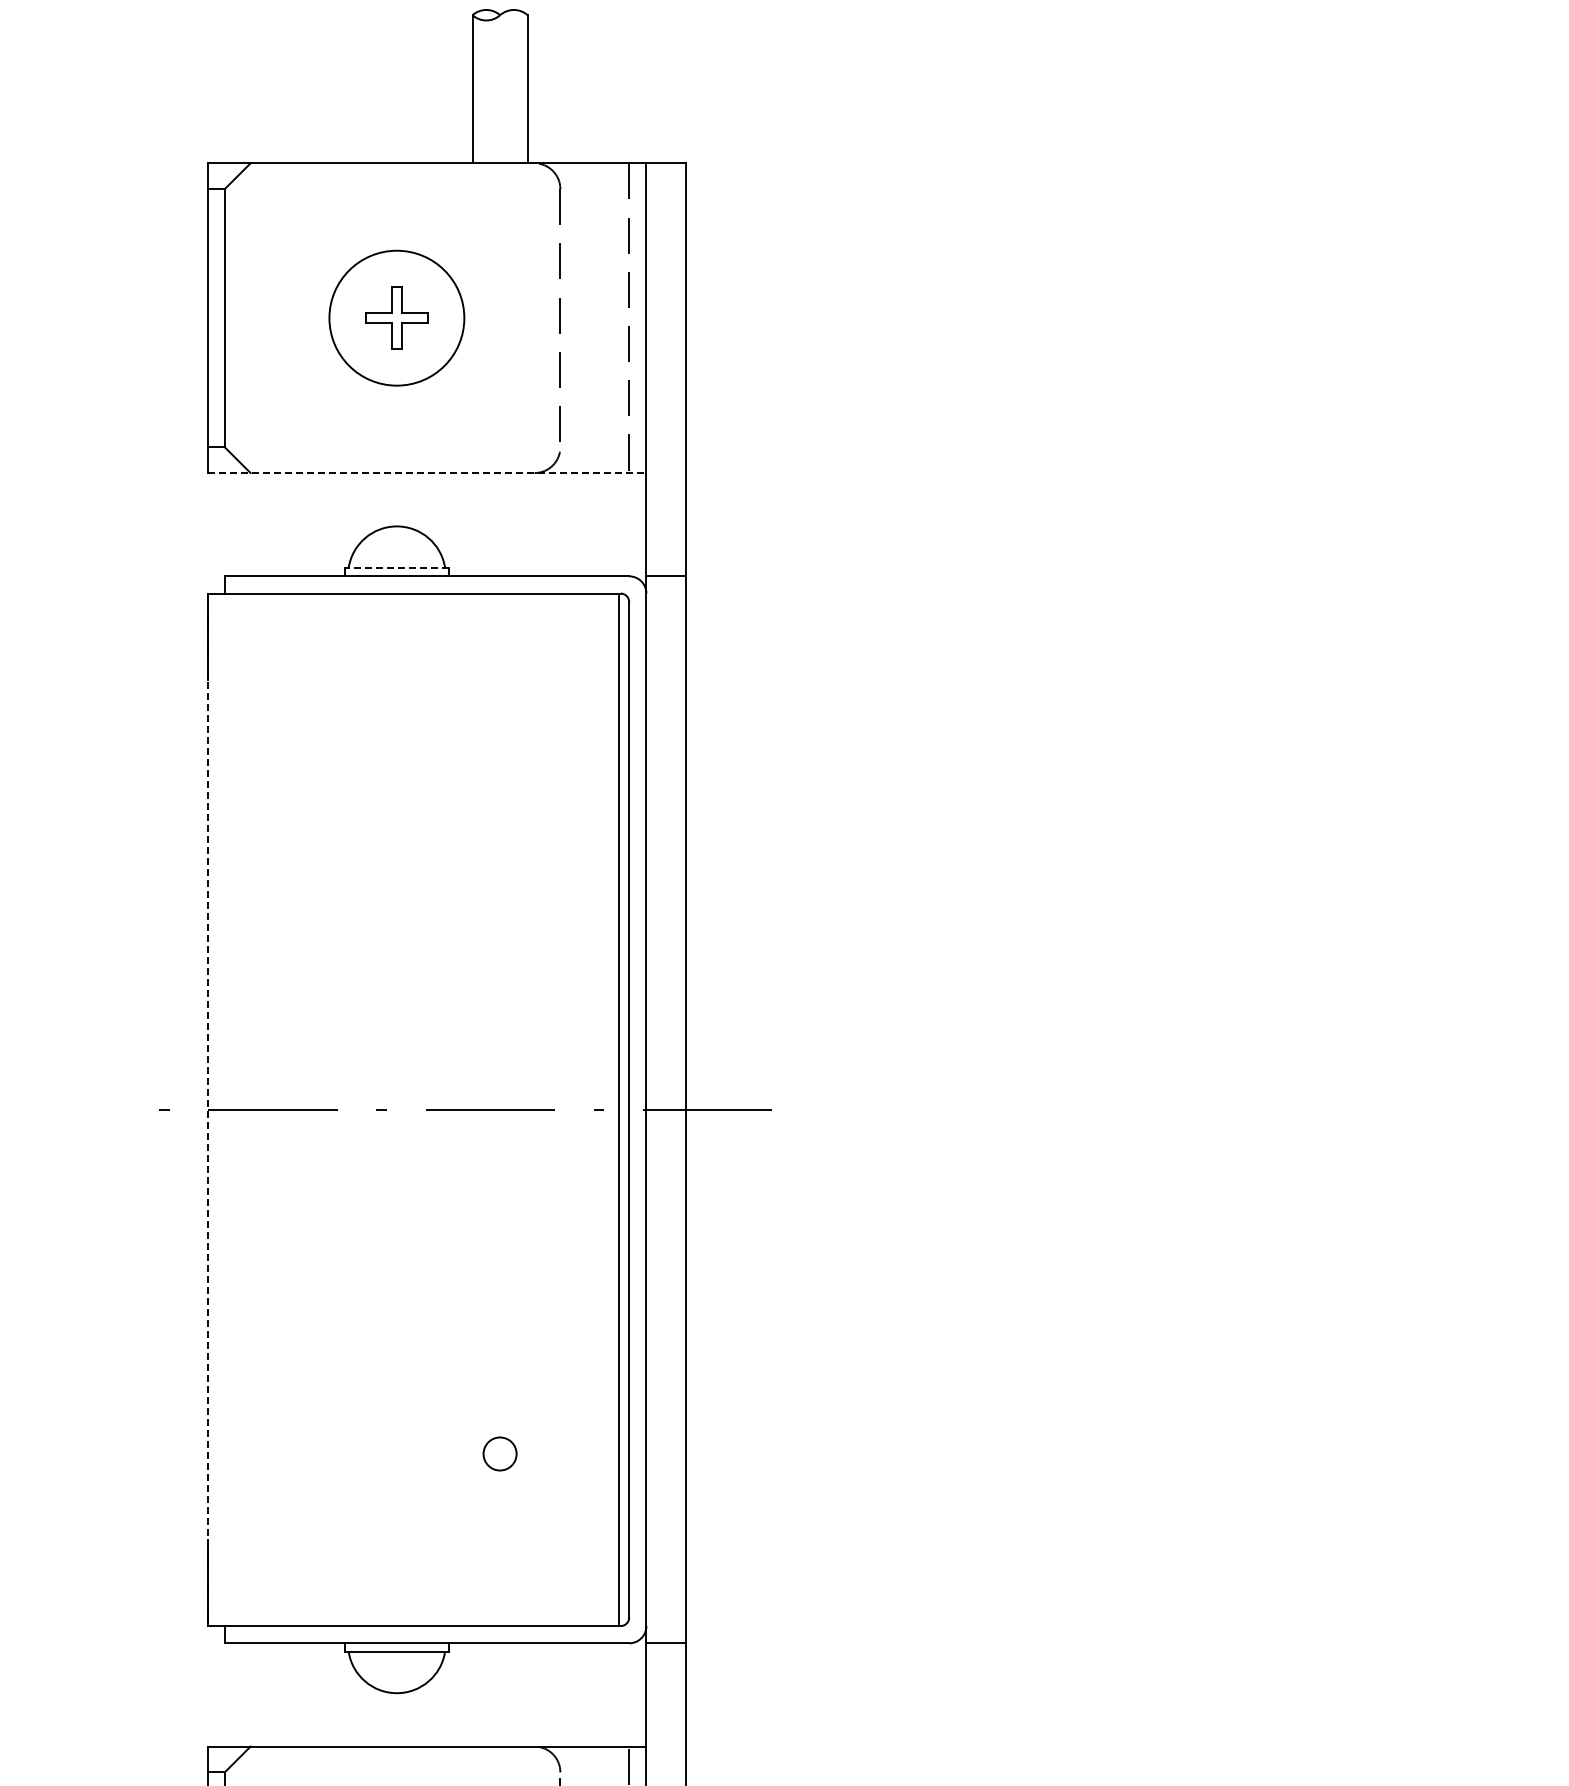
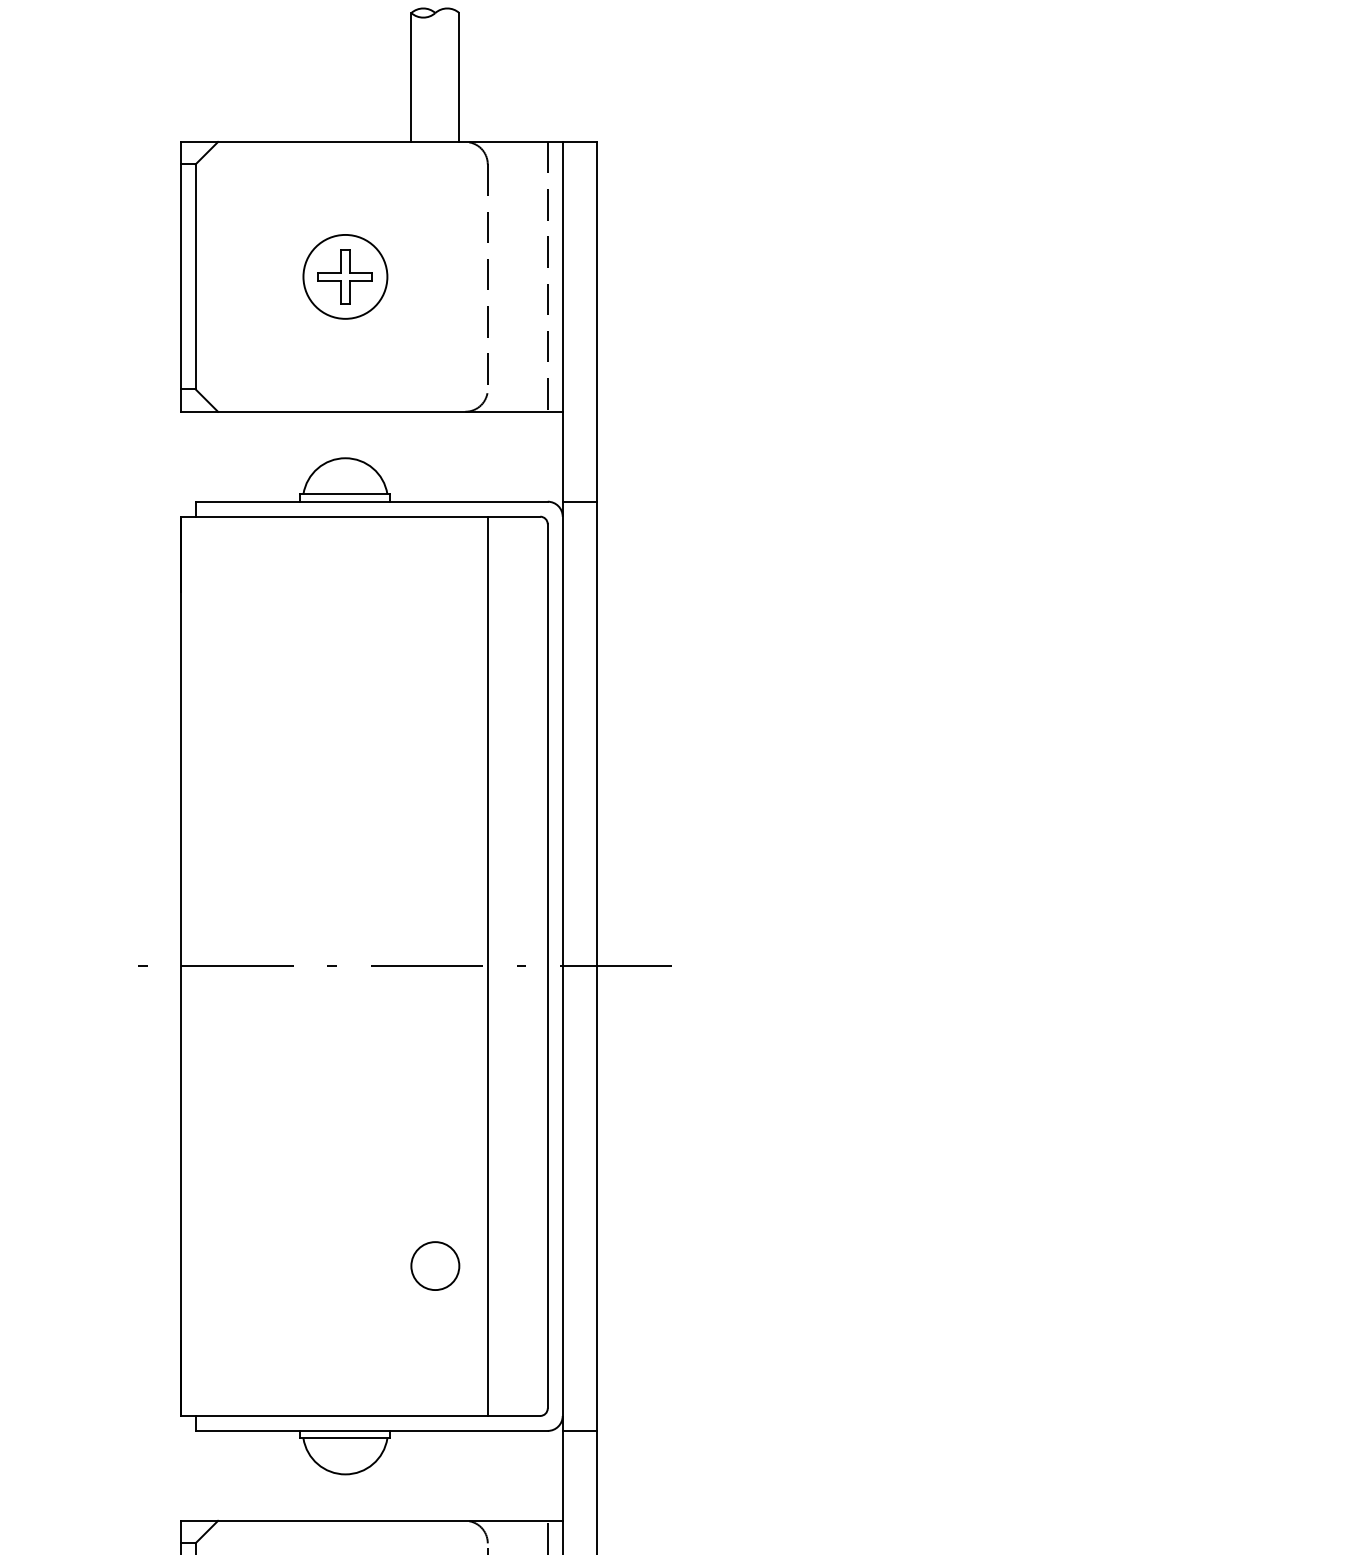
circle: (396, 318) -> (345, 277), size x0.71
line: (427, 473) -> (372, 412), dashed -> solid
line: (396, 567) -> (345, 494), dashed -> solid
line: (619, 1109) -> (487, 966), moved
line: (207, 1110) -> (180, 966), dashed -> solid
circle: (499, 1453) -> (434, 1265), size x1.67

